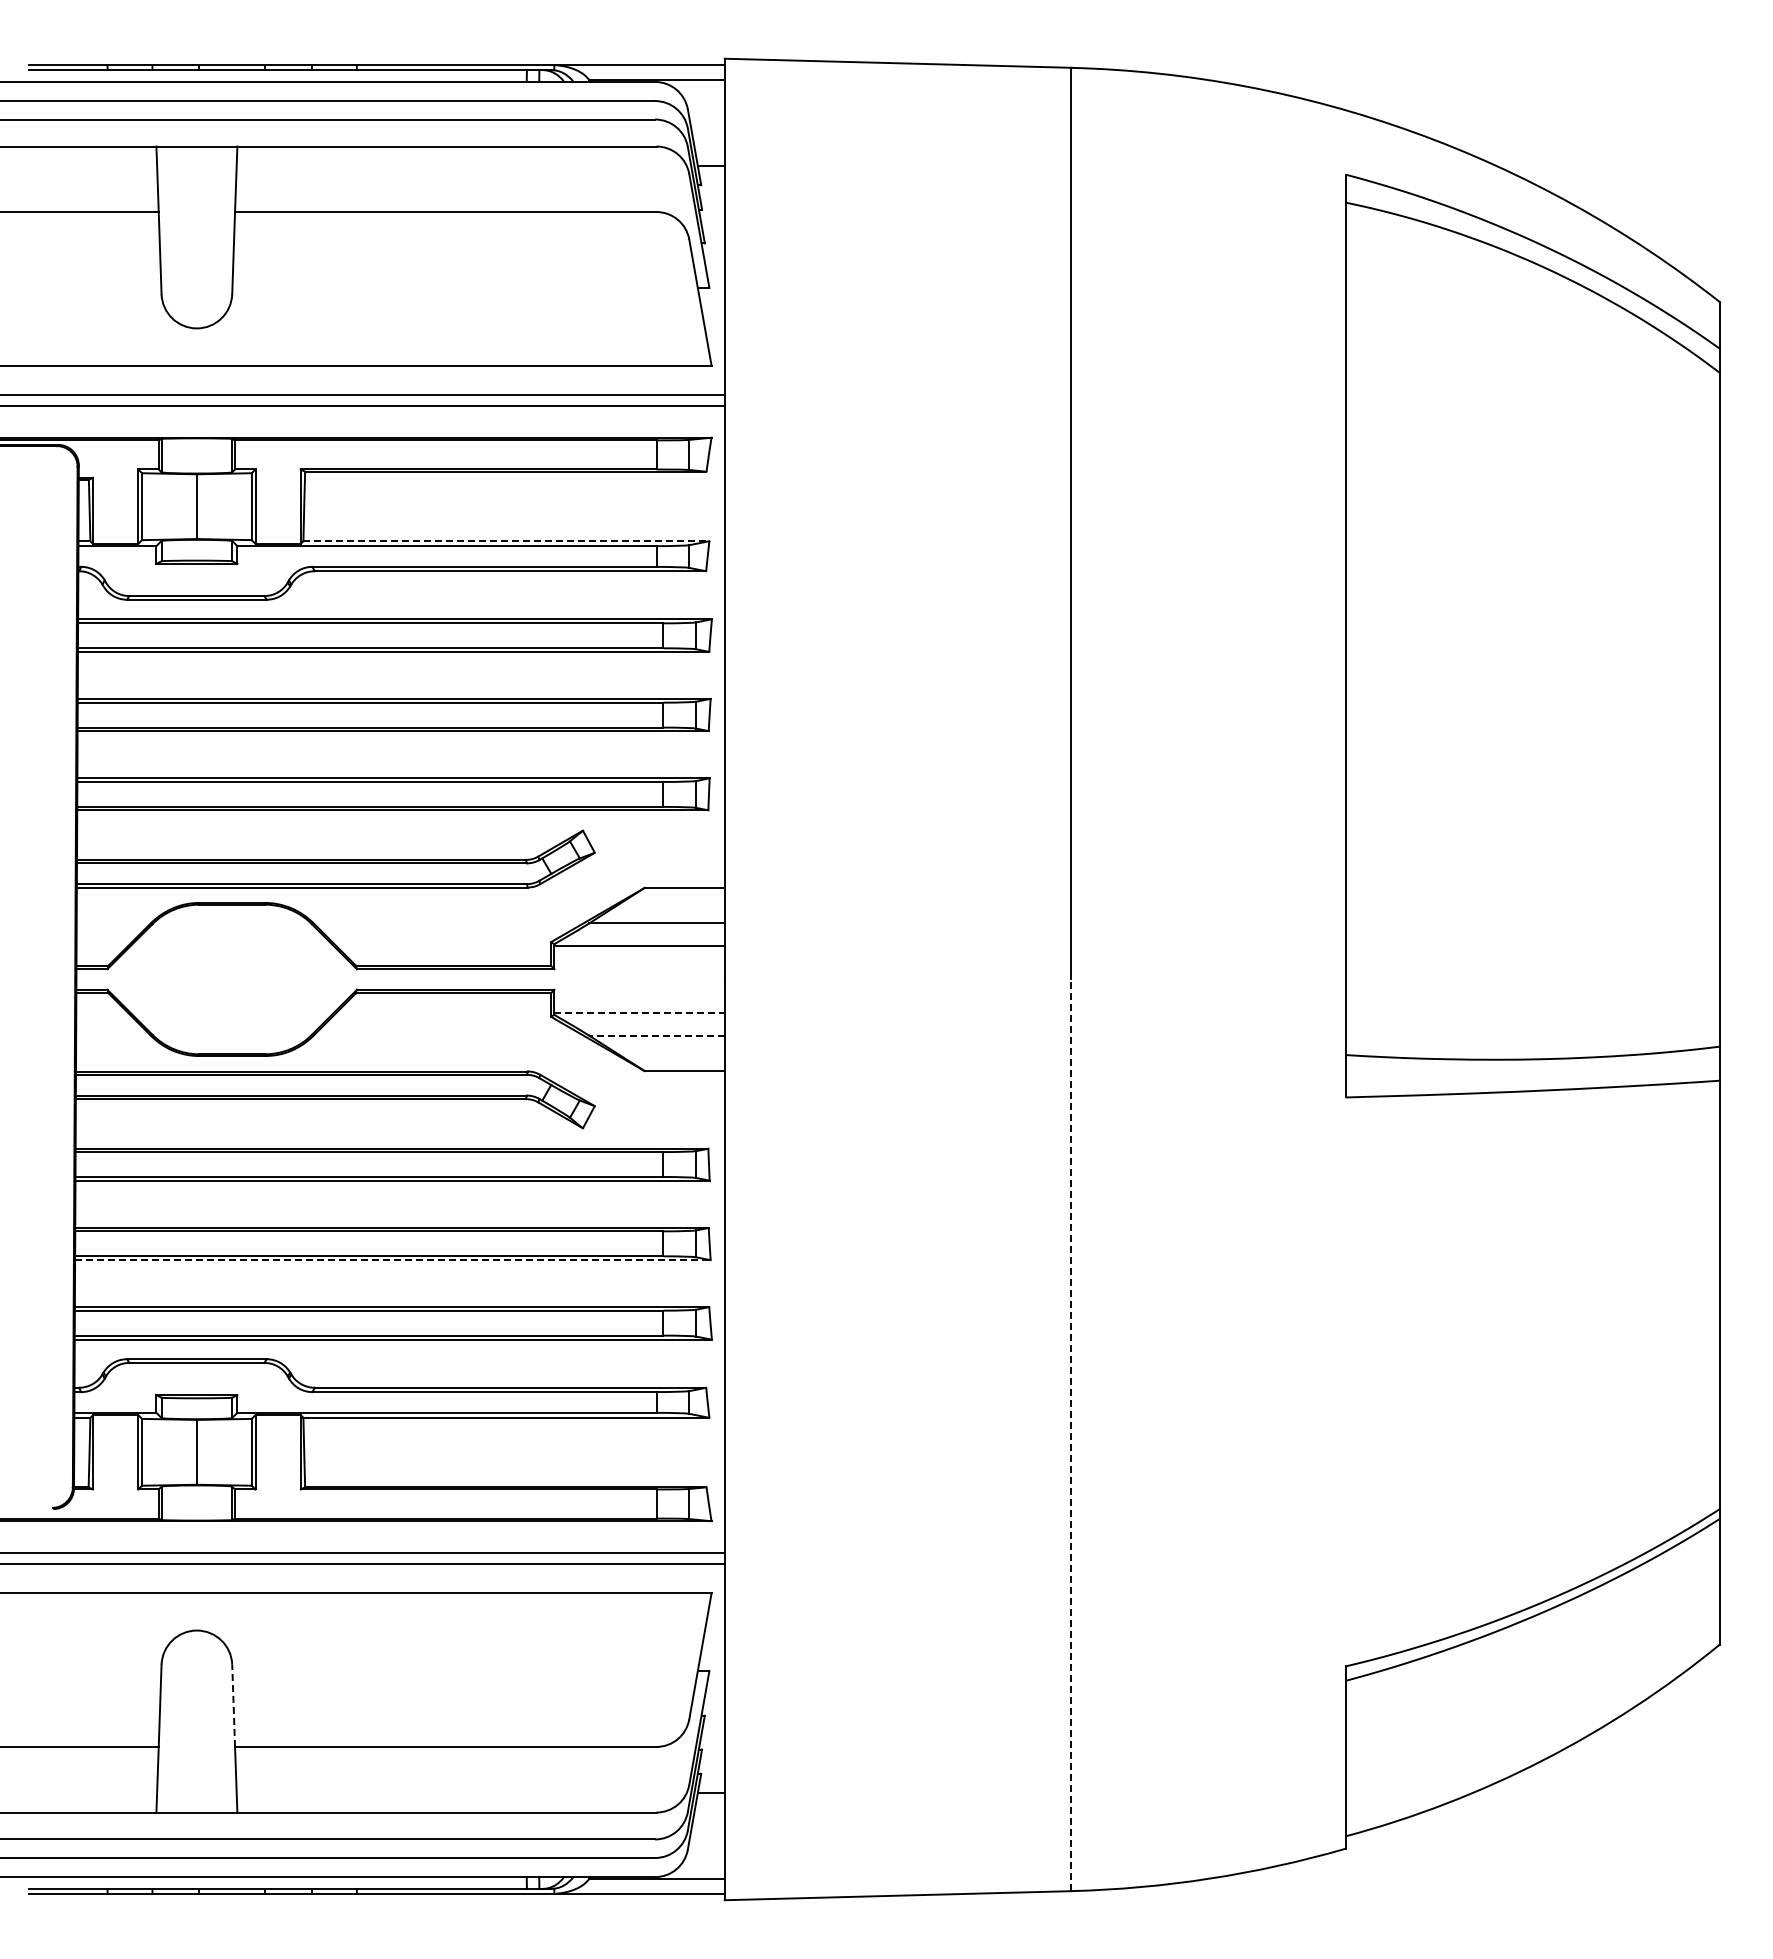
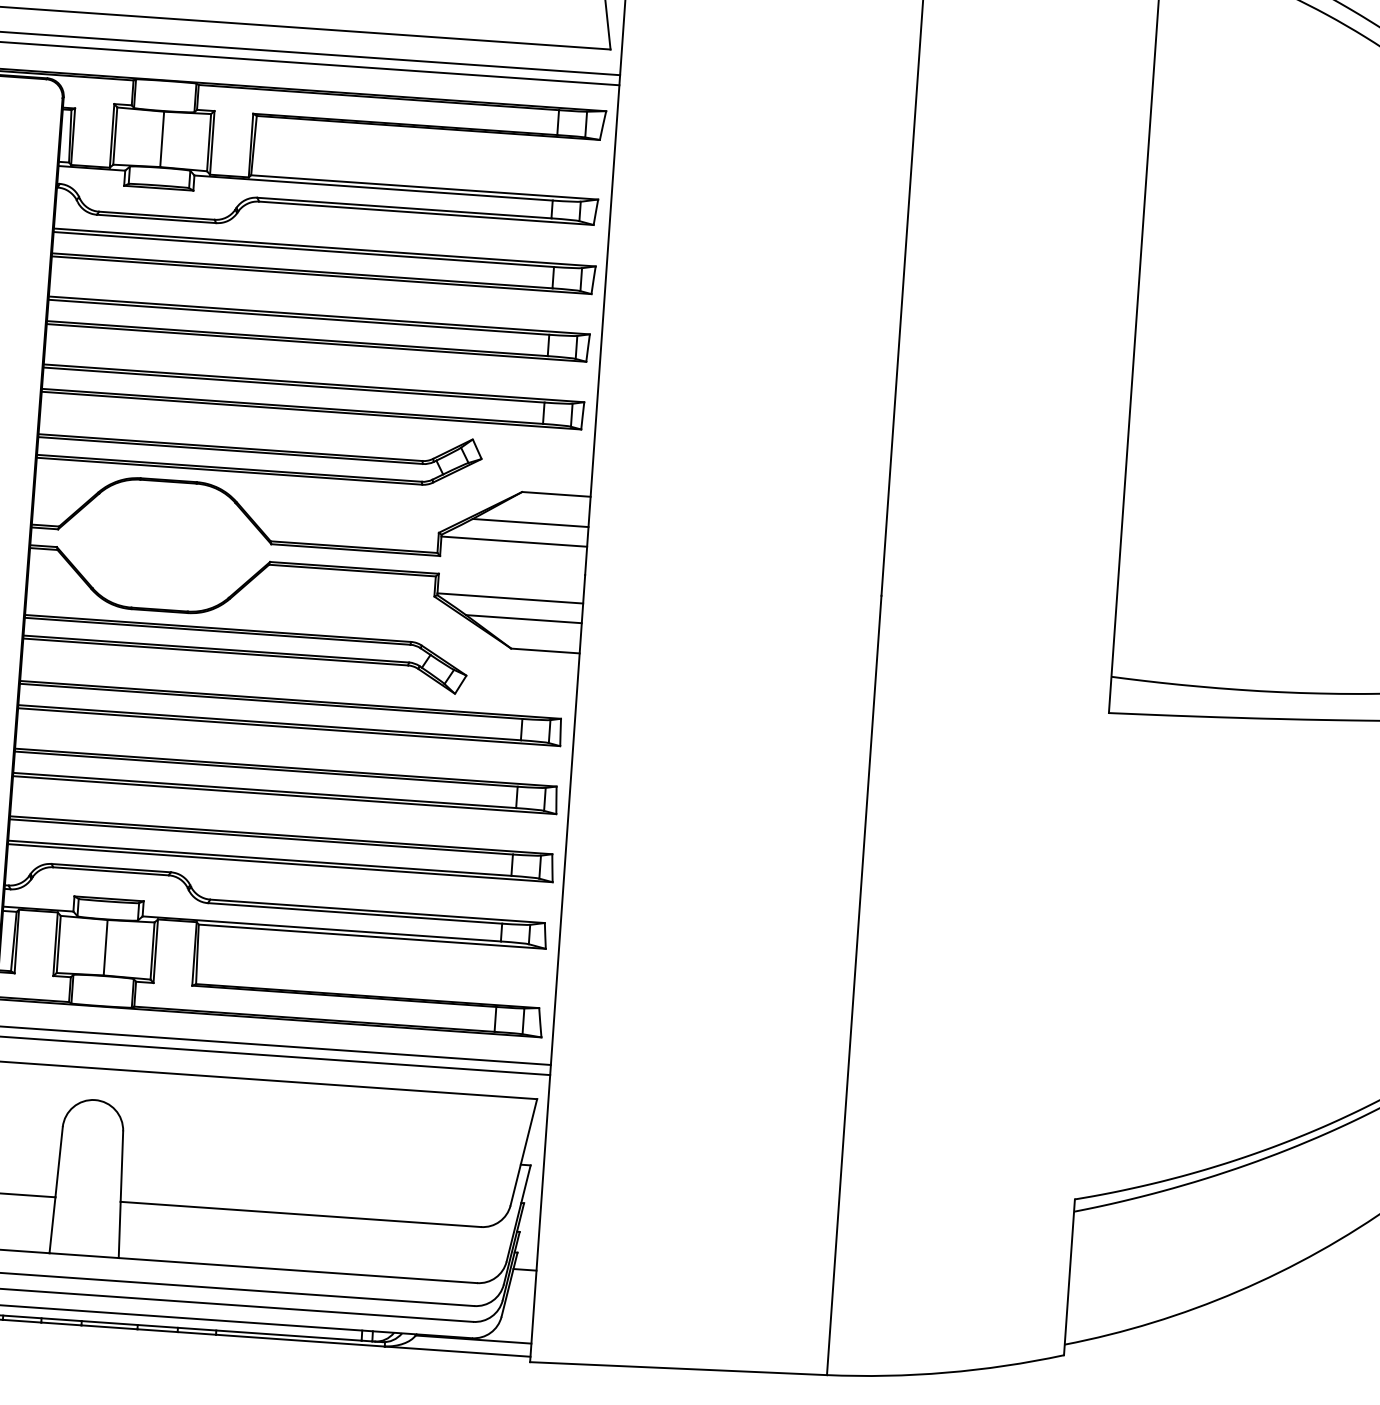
line: (506, 541) -> (424, 187), dashed -> solid
line: (640, 1012) -> (511, 598), dashed -> solid
line: (657, 1035) -> (524, 618), dashed -> solid
line: (392, 1260) -> (284, 795), dashed -> solid
line: (1071, 1435) -> (854, 985), dashed -> solid
line: (233, 1705) -> (121, 1166), dashed -> solid

